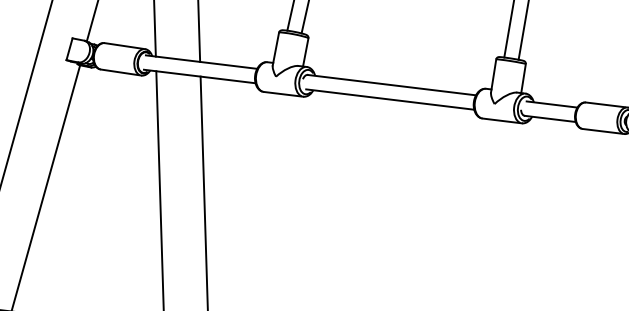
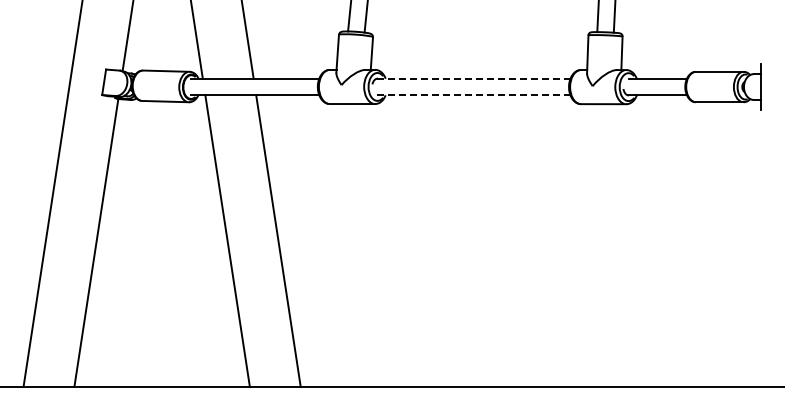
line: (391, 84) -> (473, 78), solid -> dashed
line: (389, 99) -> (473, 95), solid -> dashed

